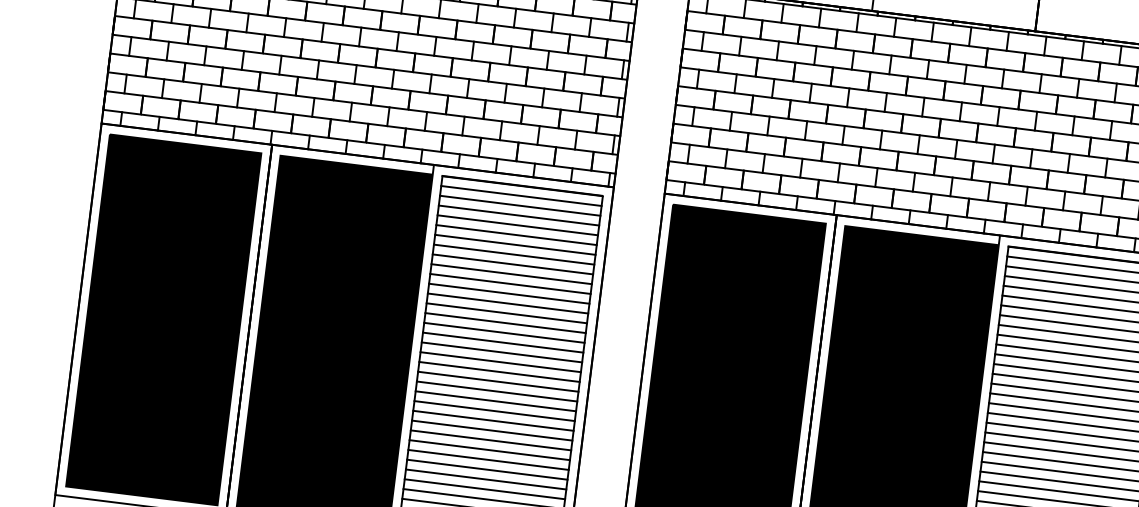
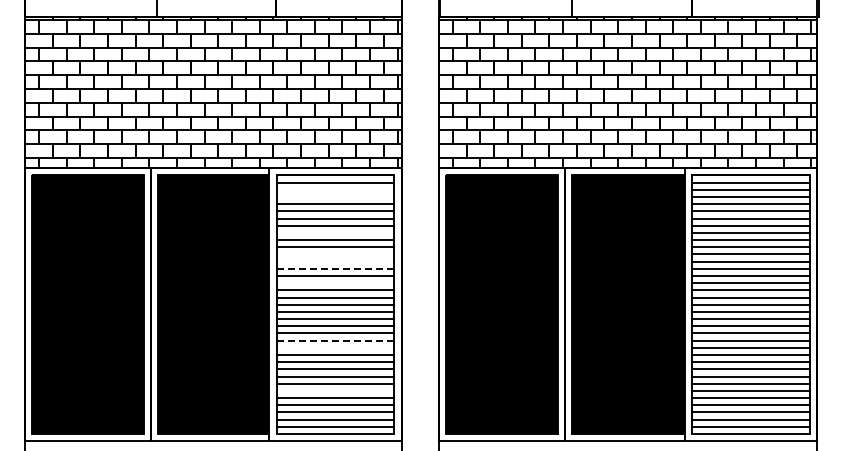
line: (520, 205) -> (335, 189), removed
line: (518, 216) -> (335, 197), removed
line: (512, 263) -> (335, 232), removed
line: (509, 293) -> (335, 254), removed
line: (508, 303) -> (335, 261), removed
line: (506, 312) -> (335, 268), solid -> dashed
line: (504, 333) -> (335, 283), removed
line: (494, 410) -> (335, 340), solid -> dashed
line: (493, 420) -> (335, 347), removed
line: (486, 478) -> (335, 390), removed

